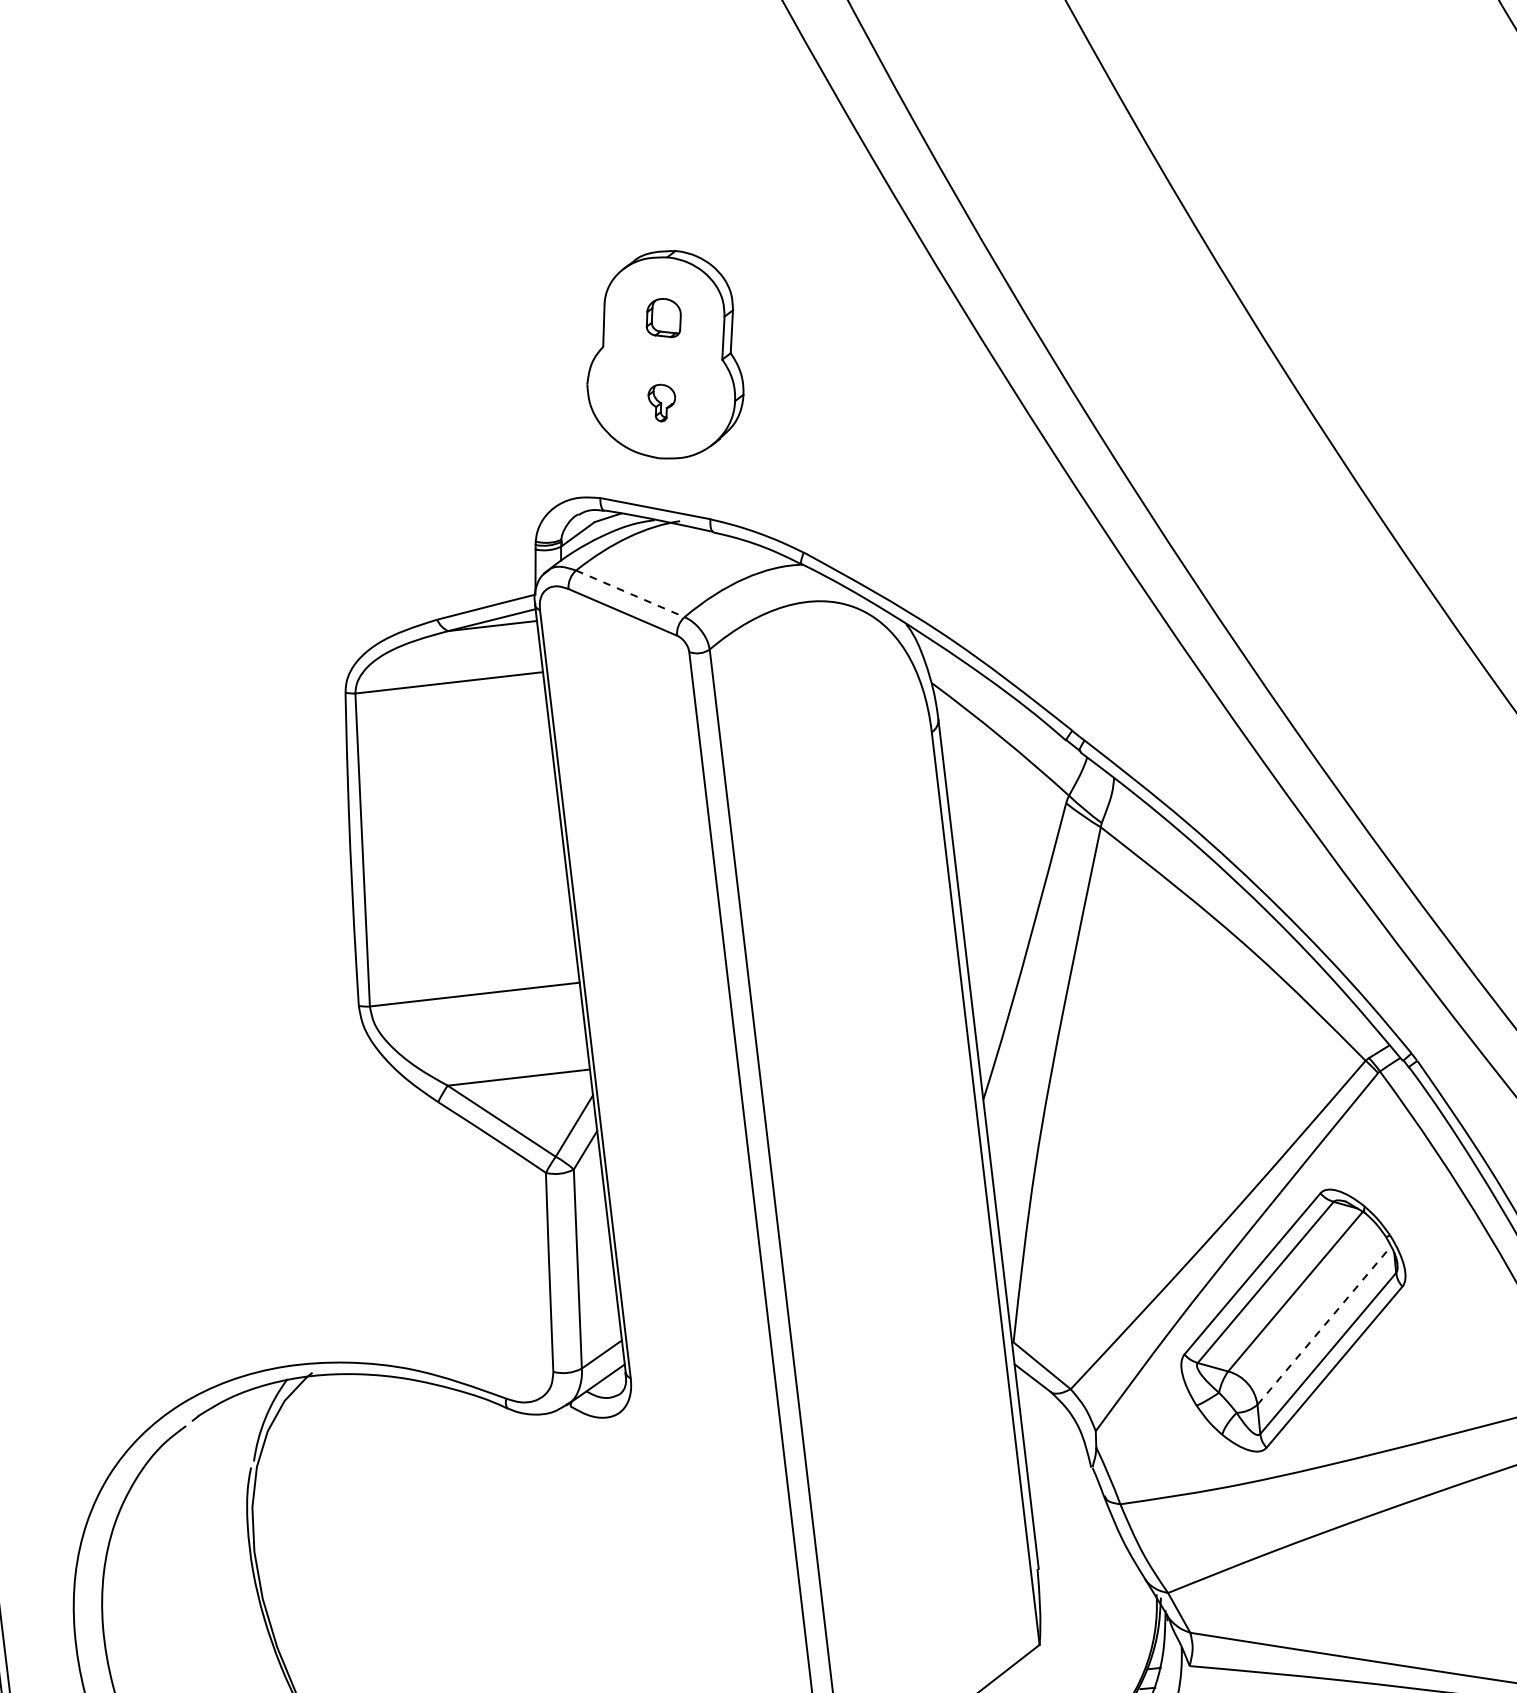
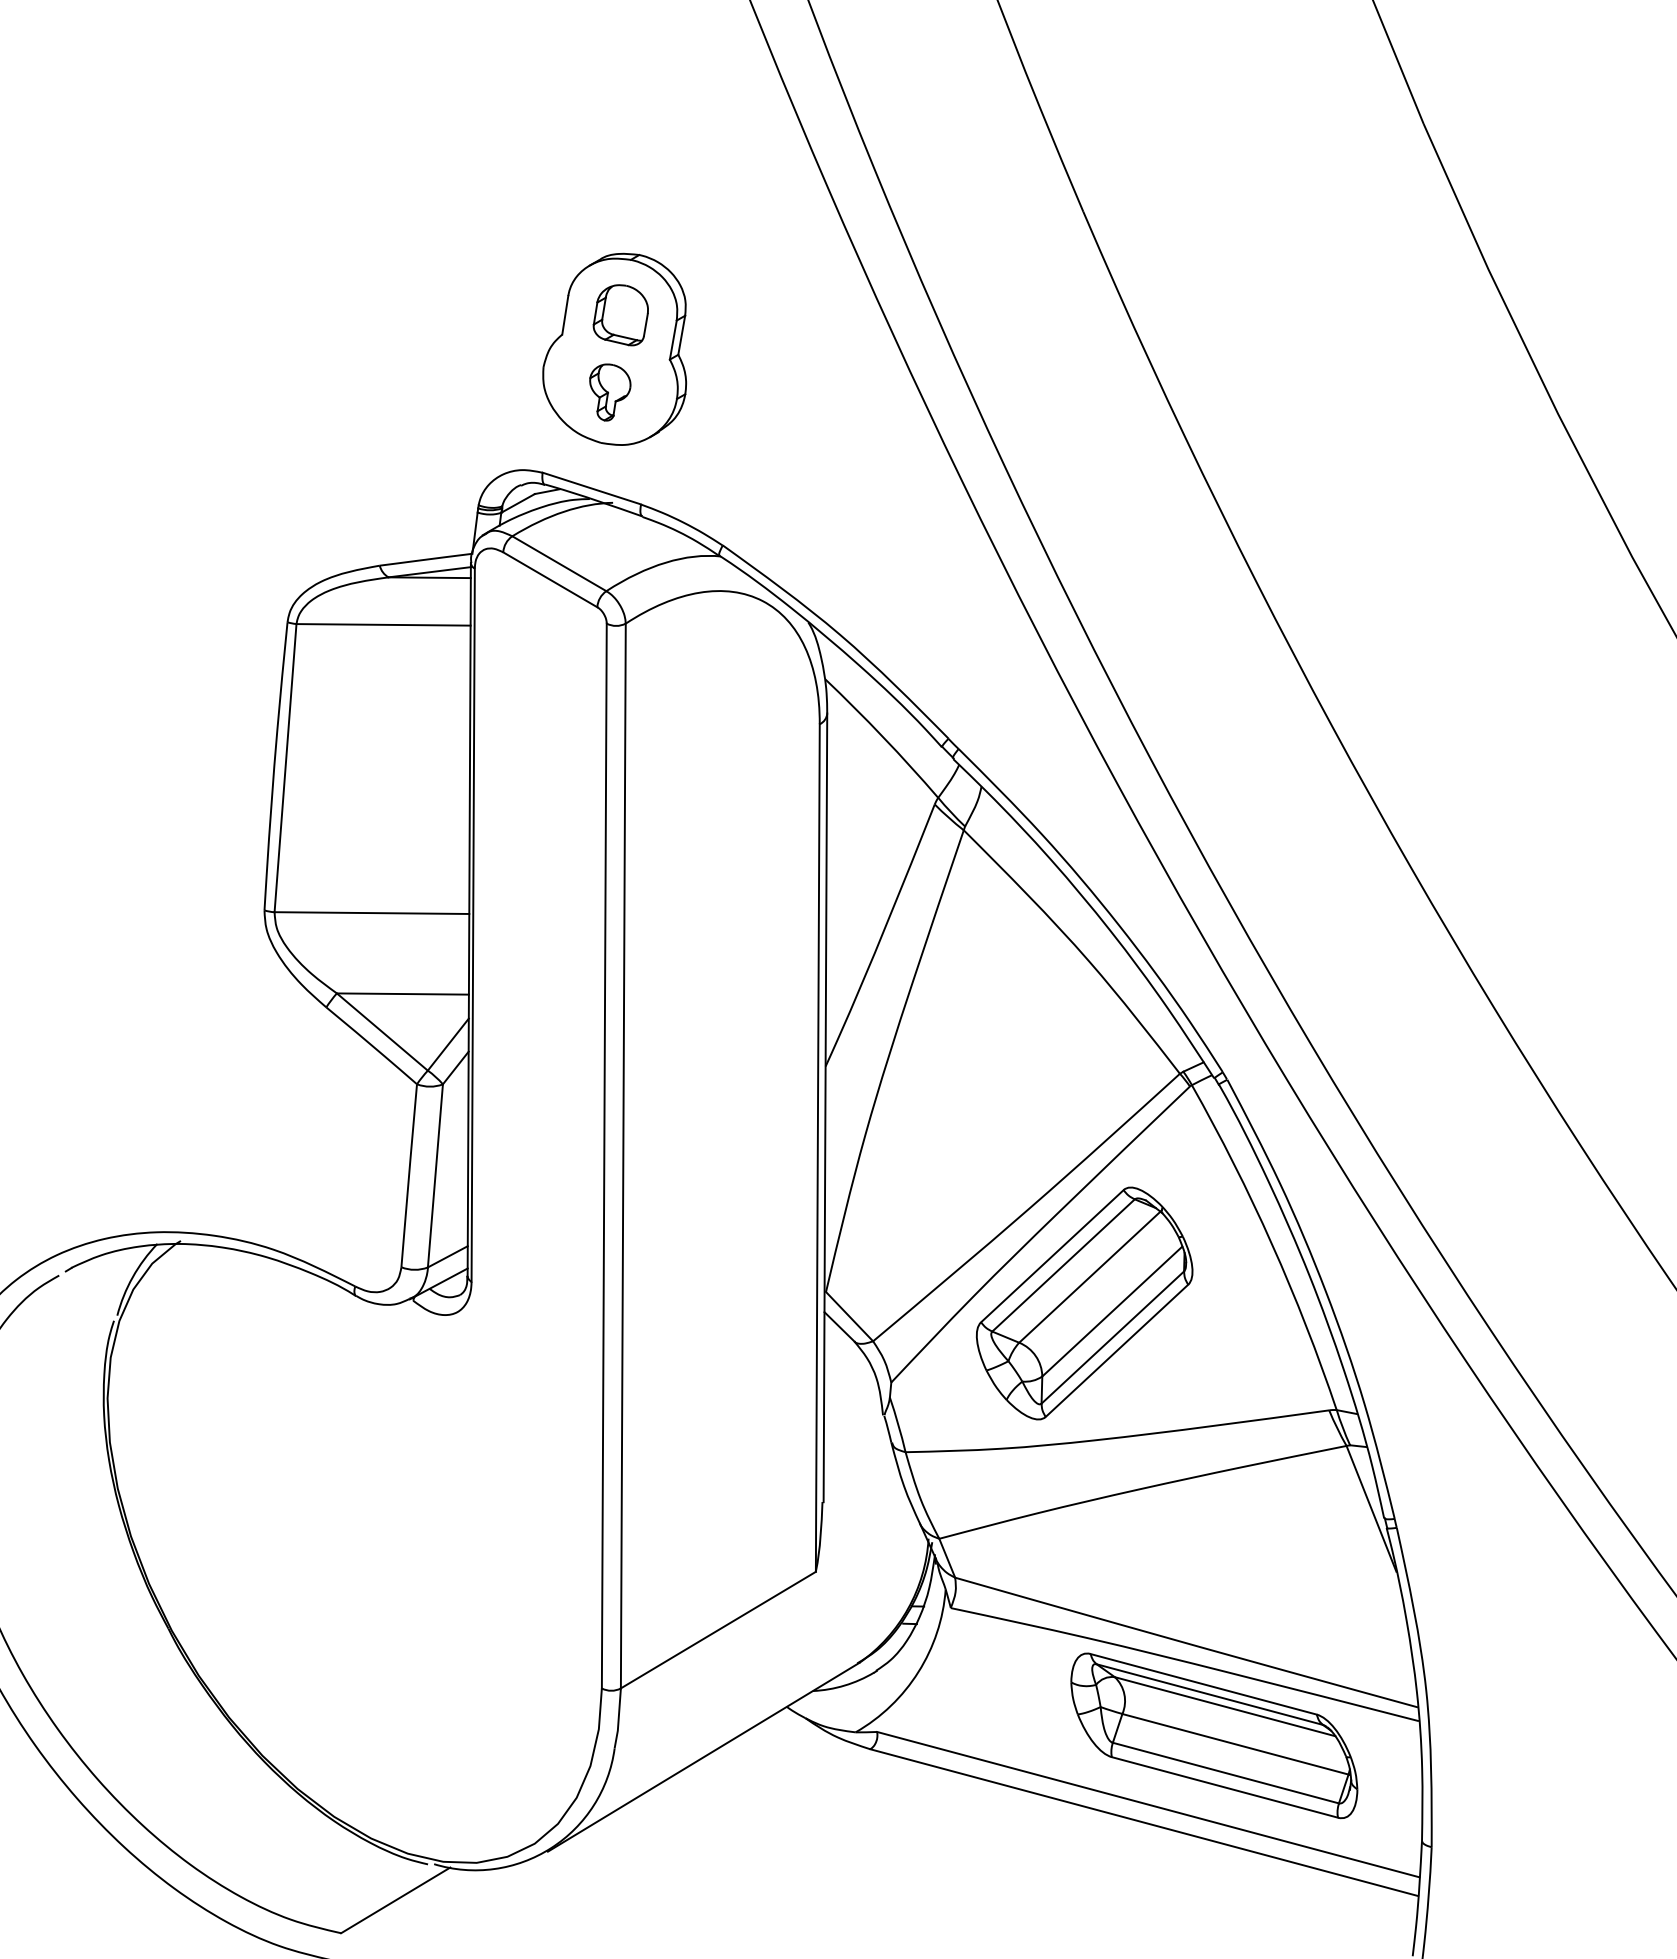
part: (663, 318) -> (620, 315), size x1.67
part: (662, 402) -> (610, 392), size x1.67
line: (630, 593) -> (559, 563), dashed -> solid
line: (1324, 1325) -> (1112, 1311), dashed -> solid

